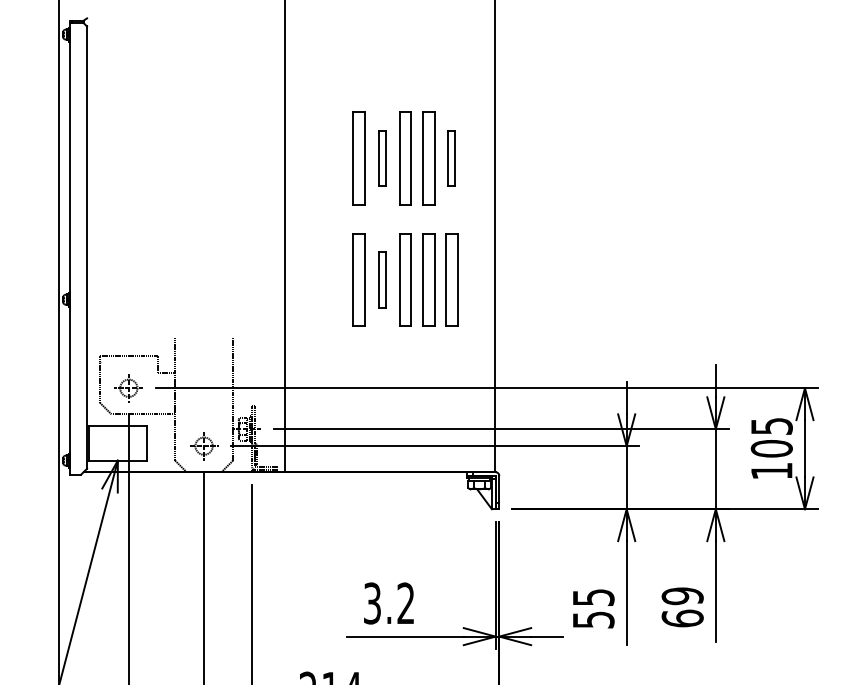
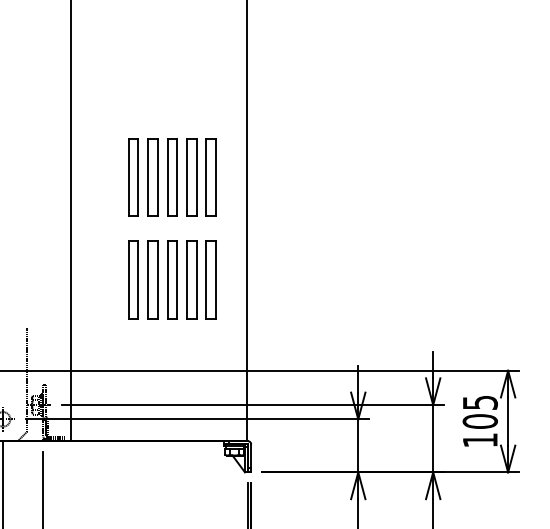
part: (382, 158) -> (153, 177), size x1.67
part: (451, 158) -> (211, 177), size x1.67
part: (382, 279) -> (153, 279), size x1.67

